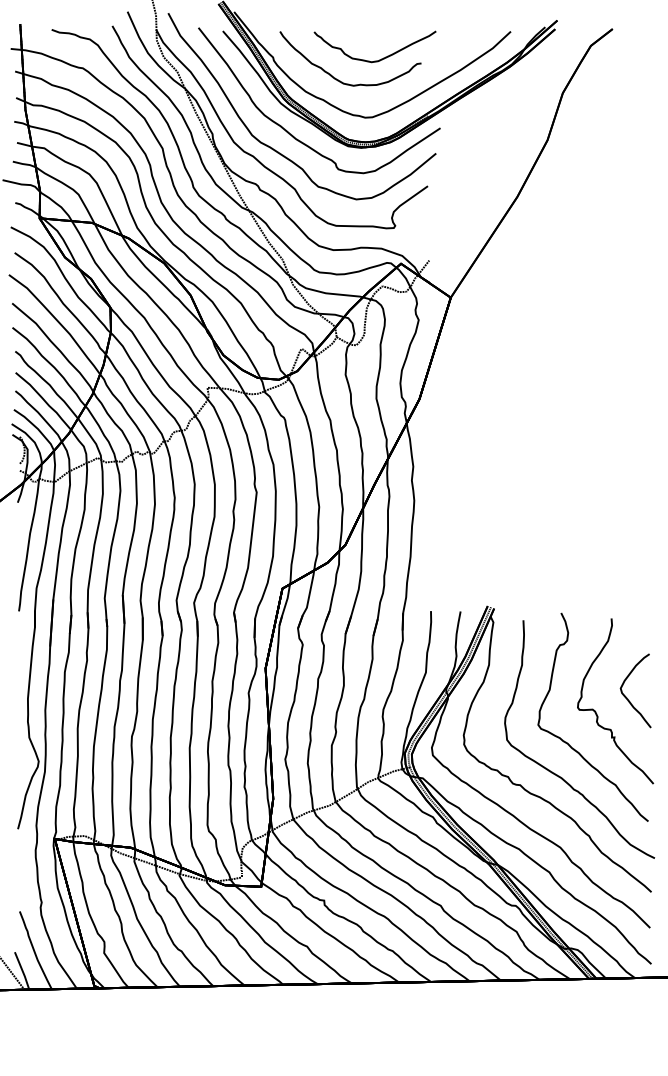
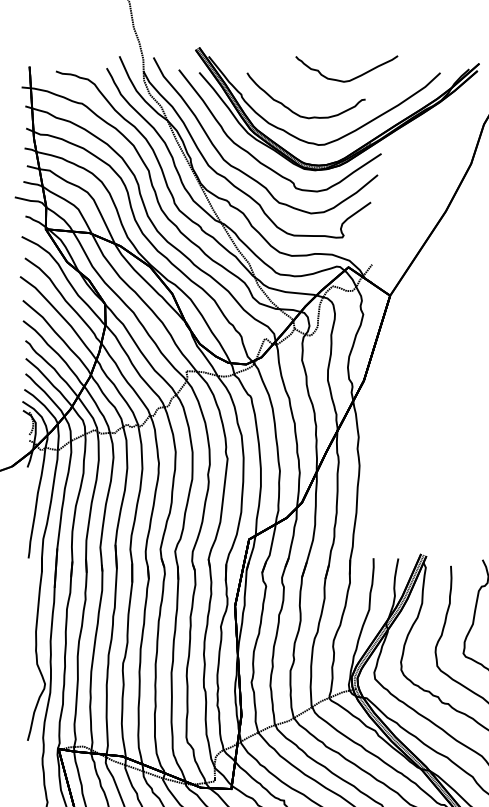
part: (381, 58) -> (352, 78), moved

